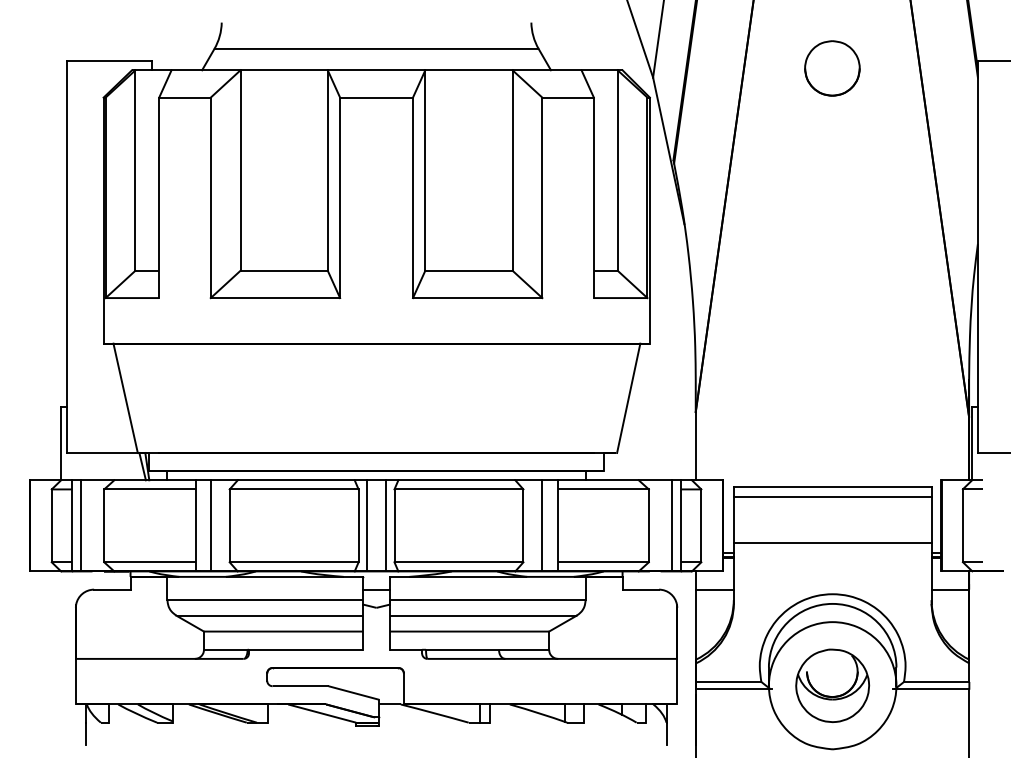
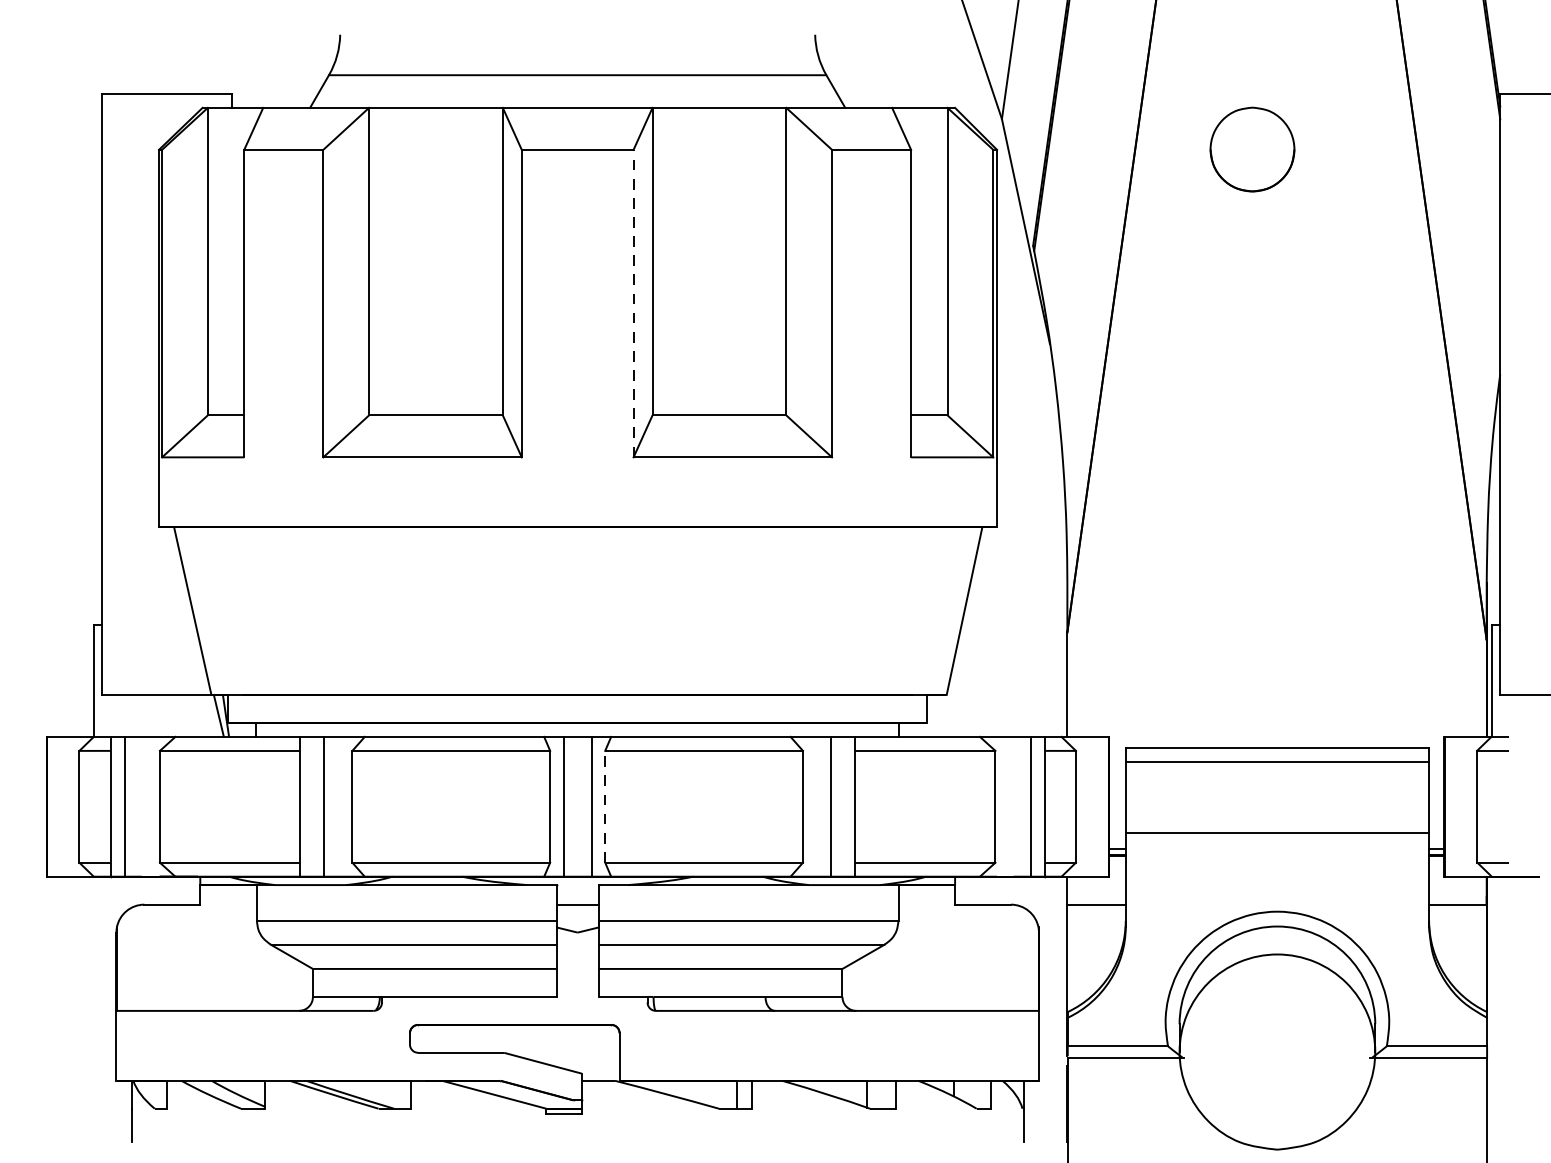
part: (832, 68) -> (1252, 149), moved
line: (413, 197) -> (634, 303), solid -> dashed
line: (394, 525) -> (605, 806), solid -> dashed
part: (832, 685) -> (1277, 1051), removed

